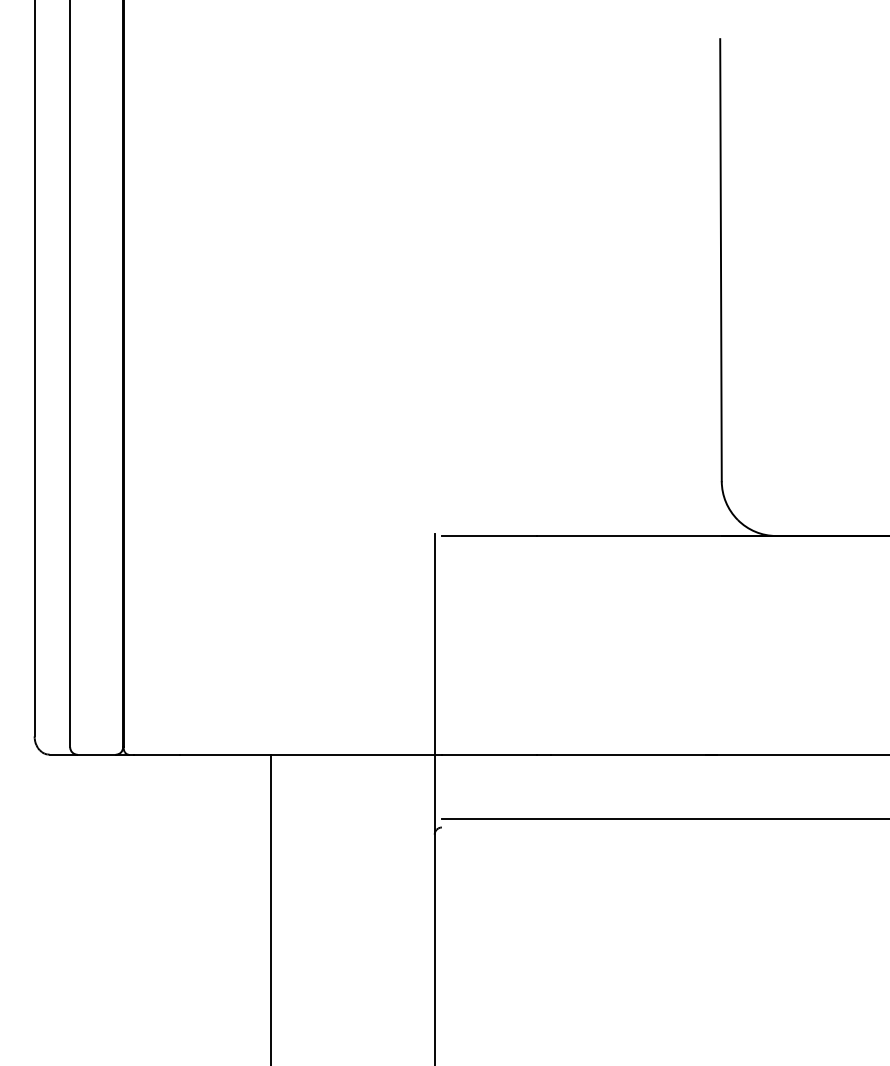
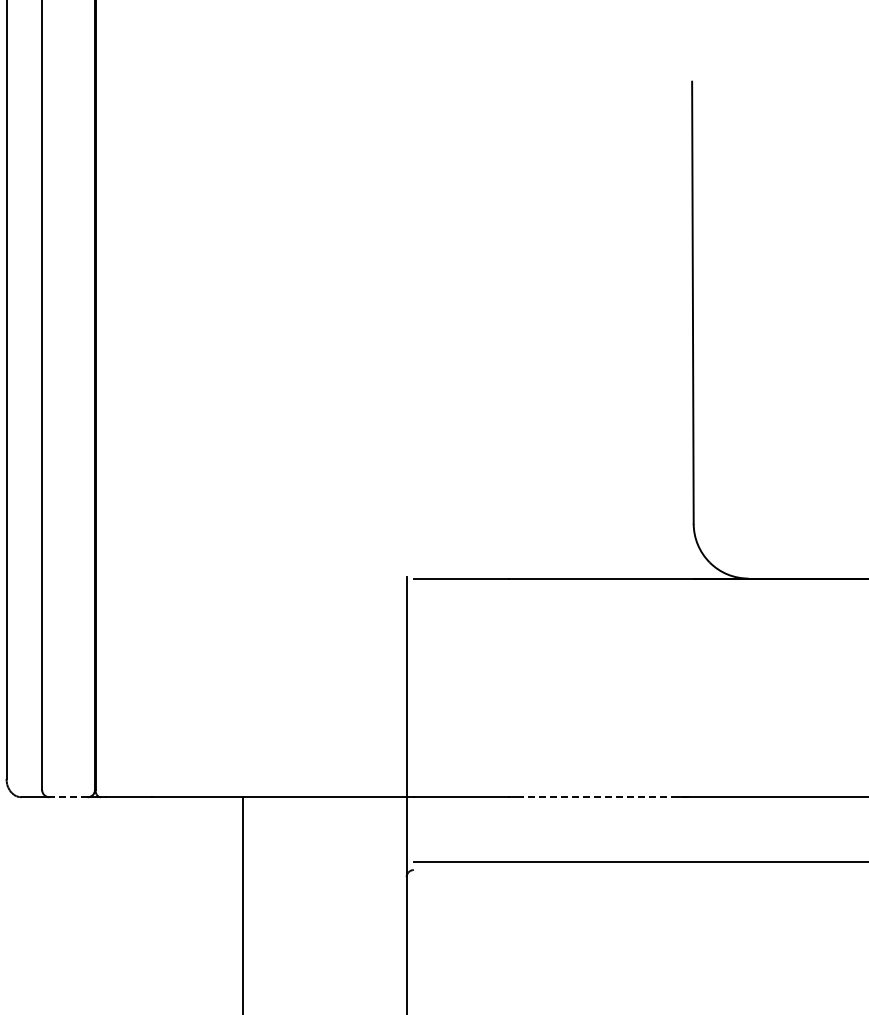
line: (96, 754) -> (68, 797), solid -> dashed
line: (634, 754) -> (606, 797), solid -> dashed

